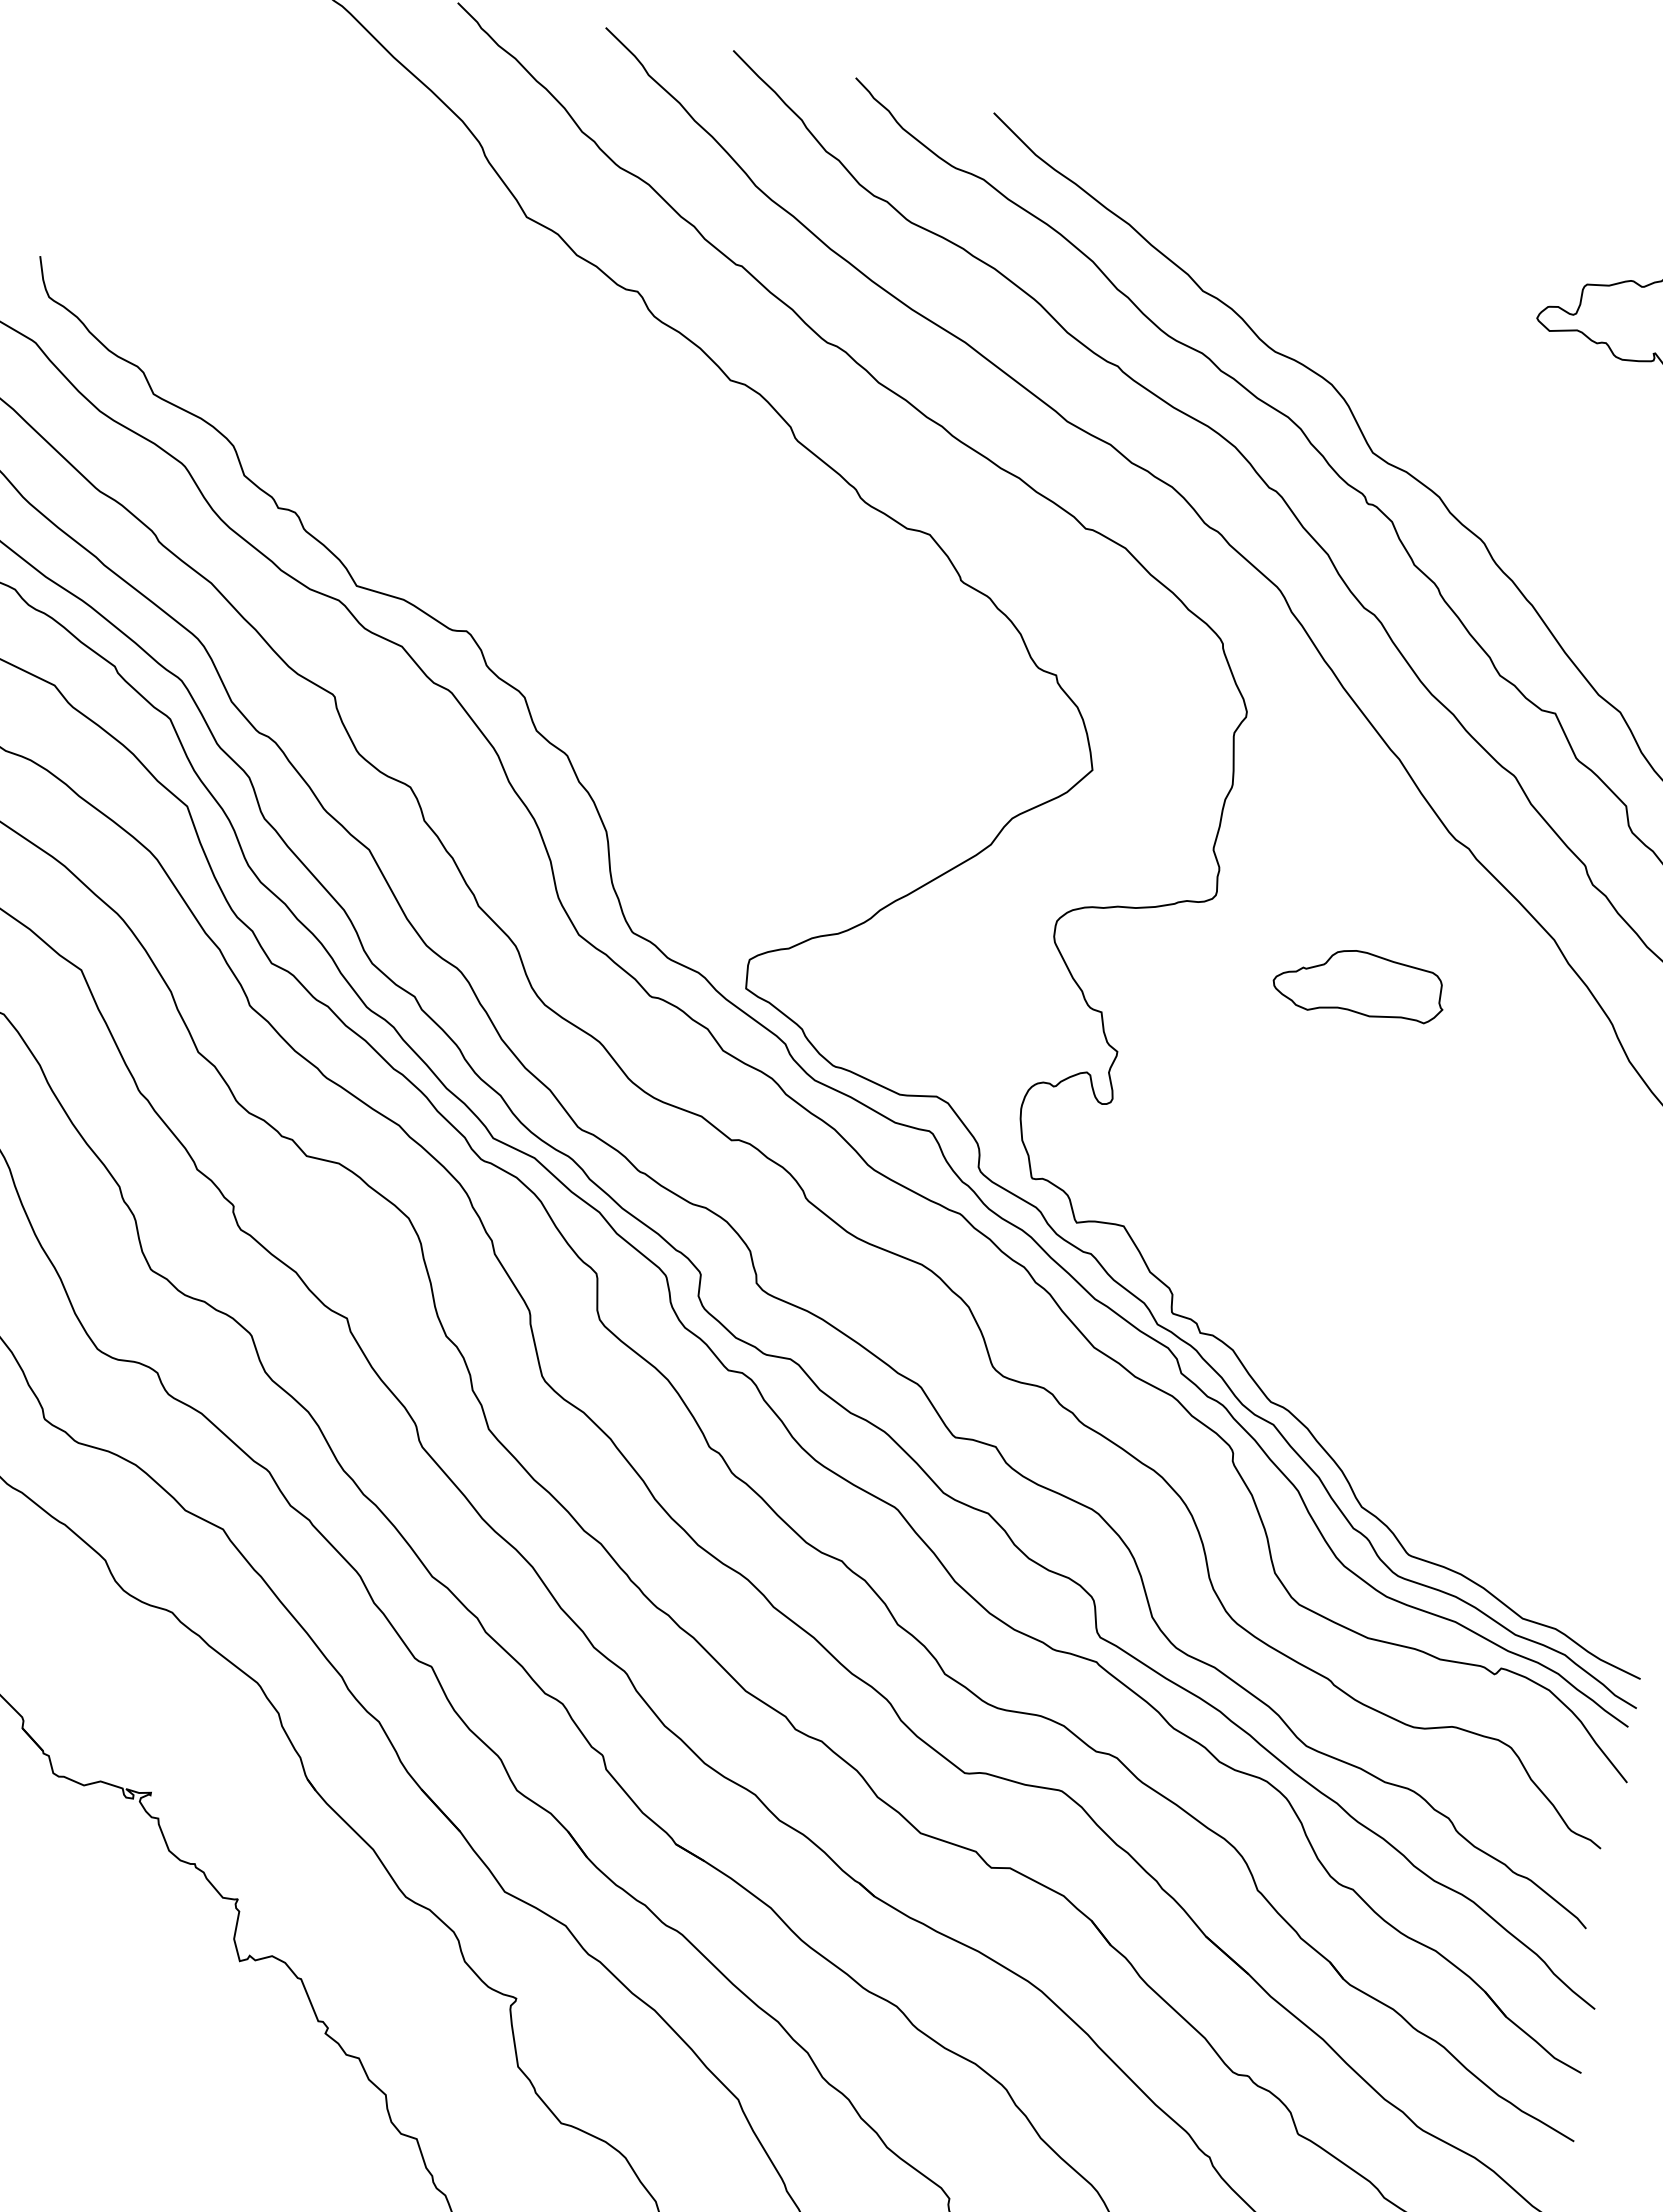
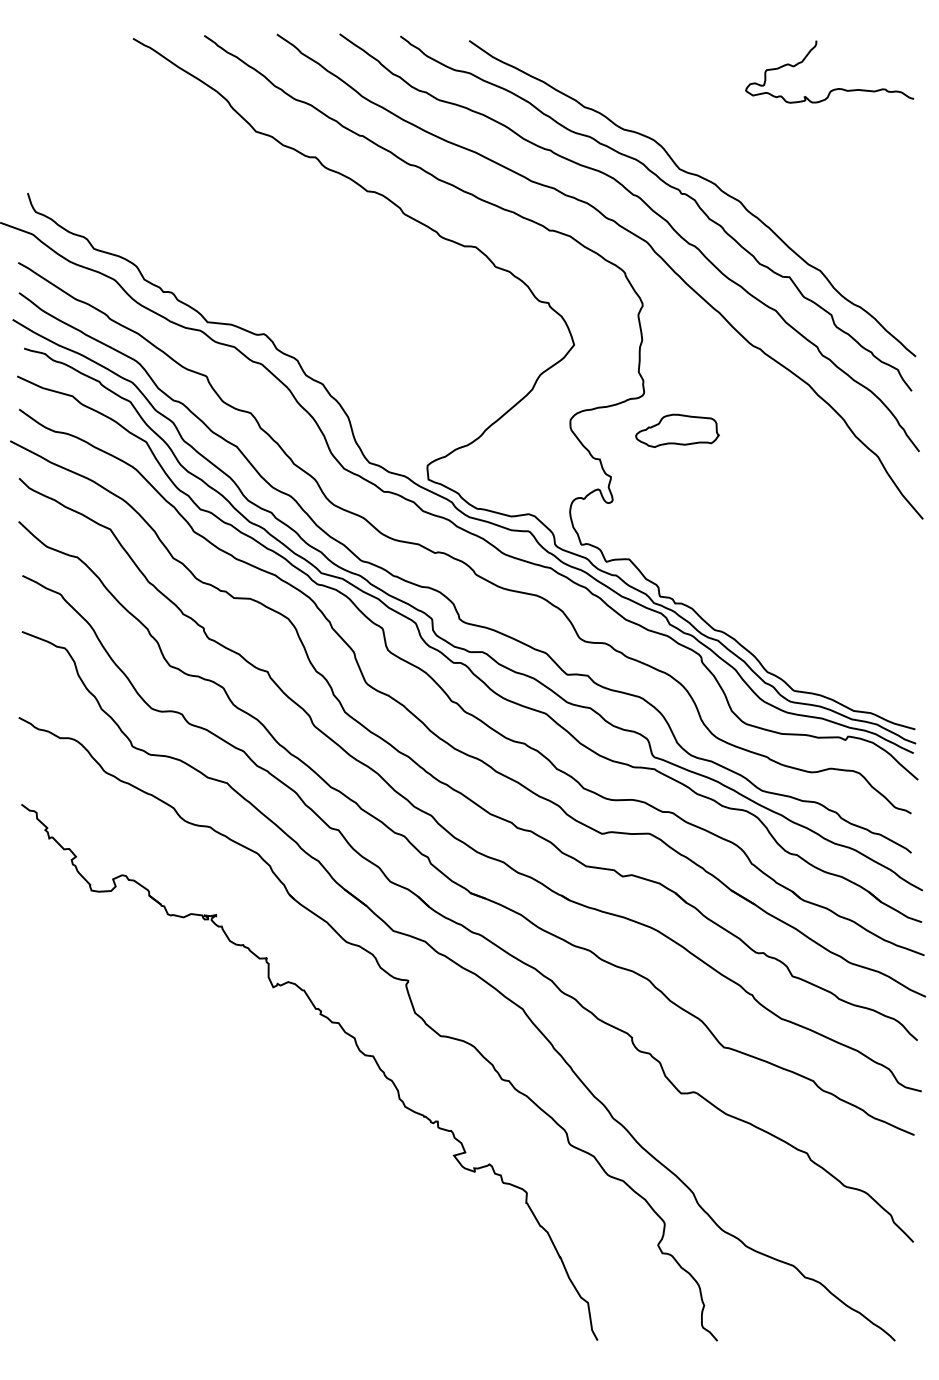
part: (1360, 984) -> (677, 430), moved

